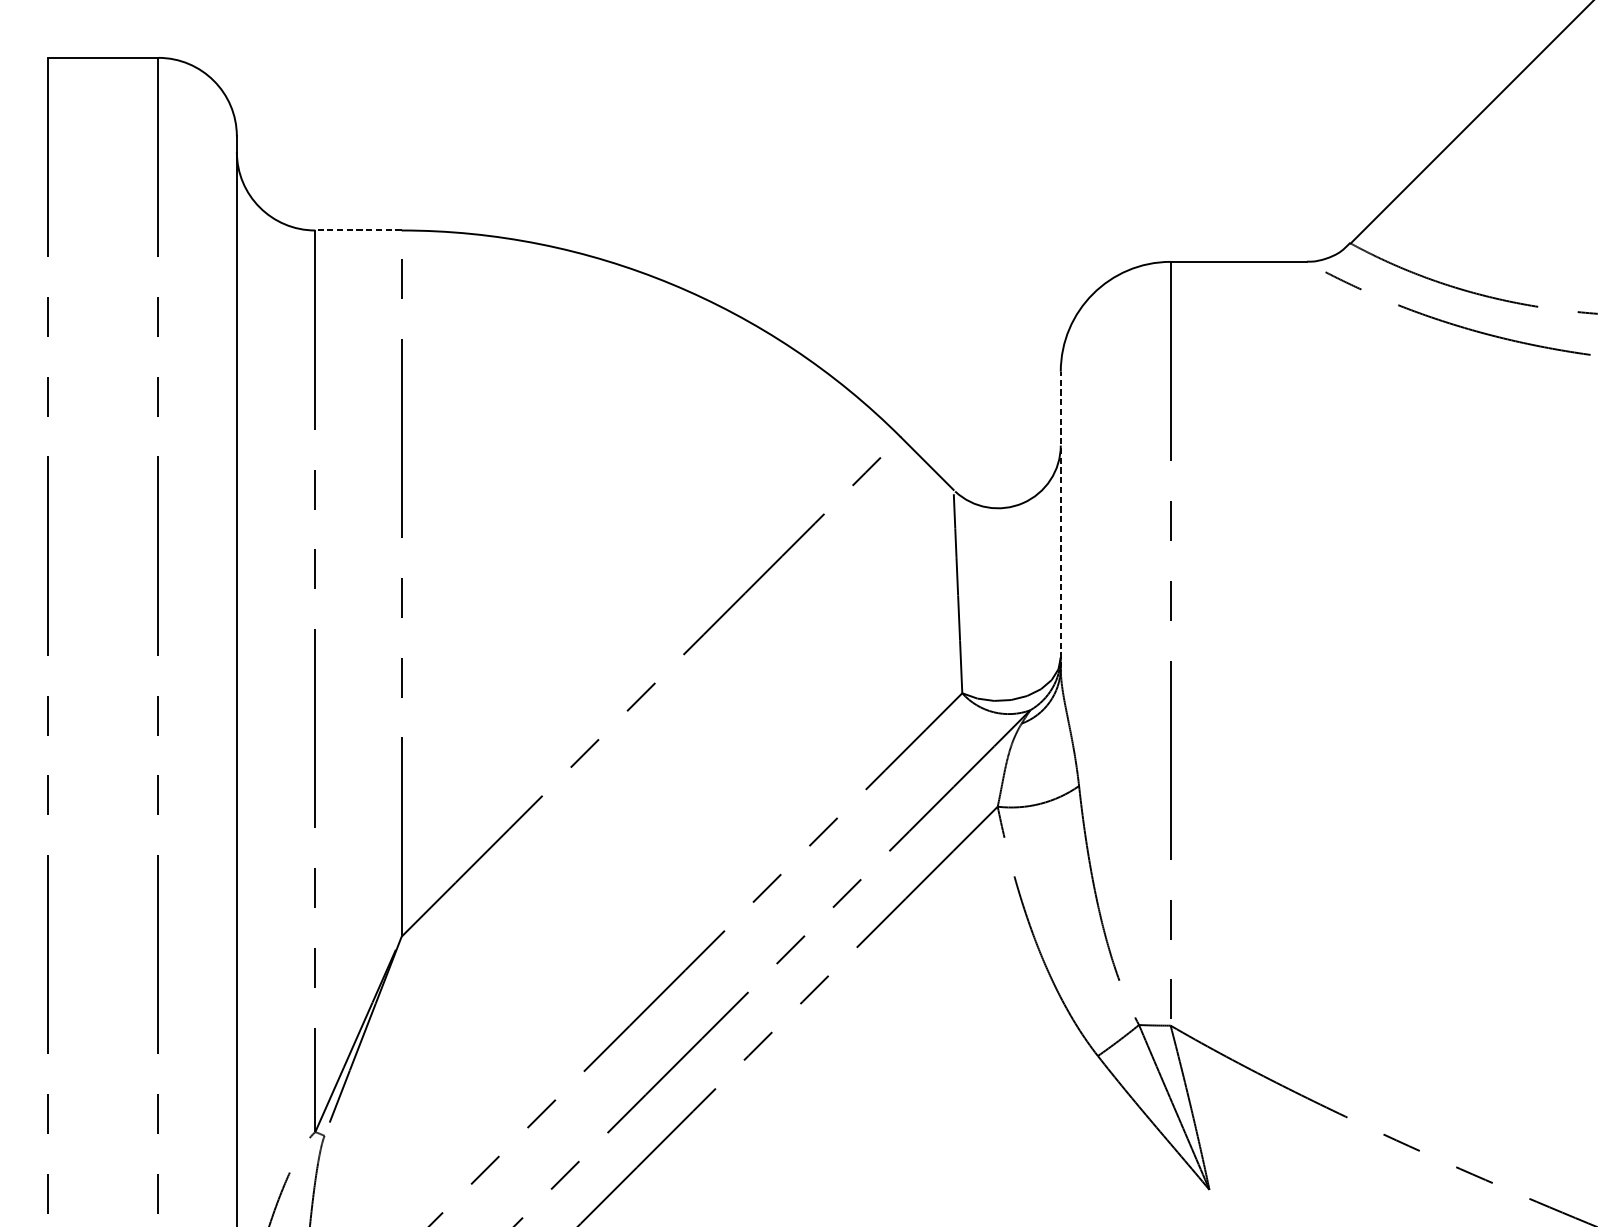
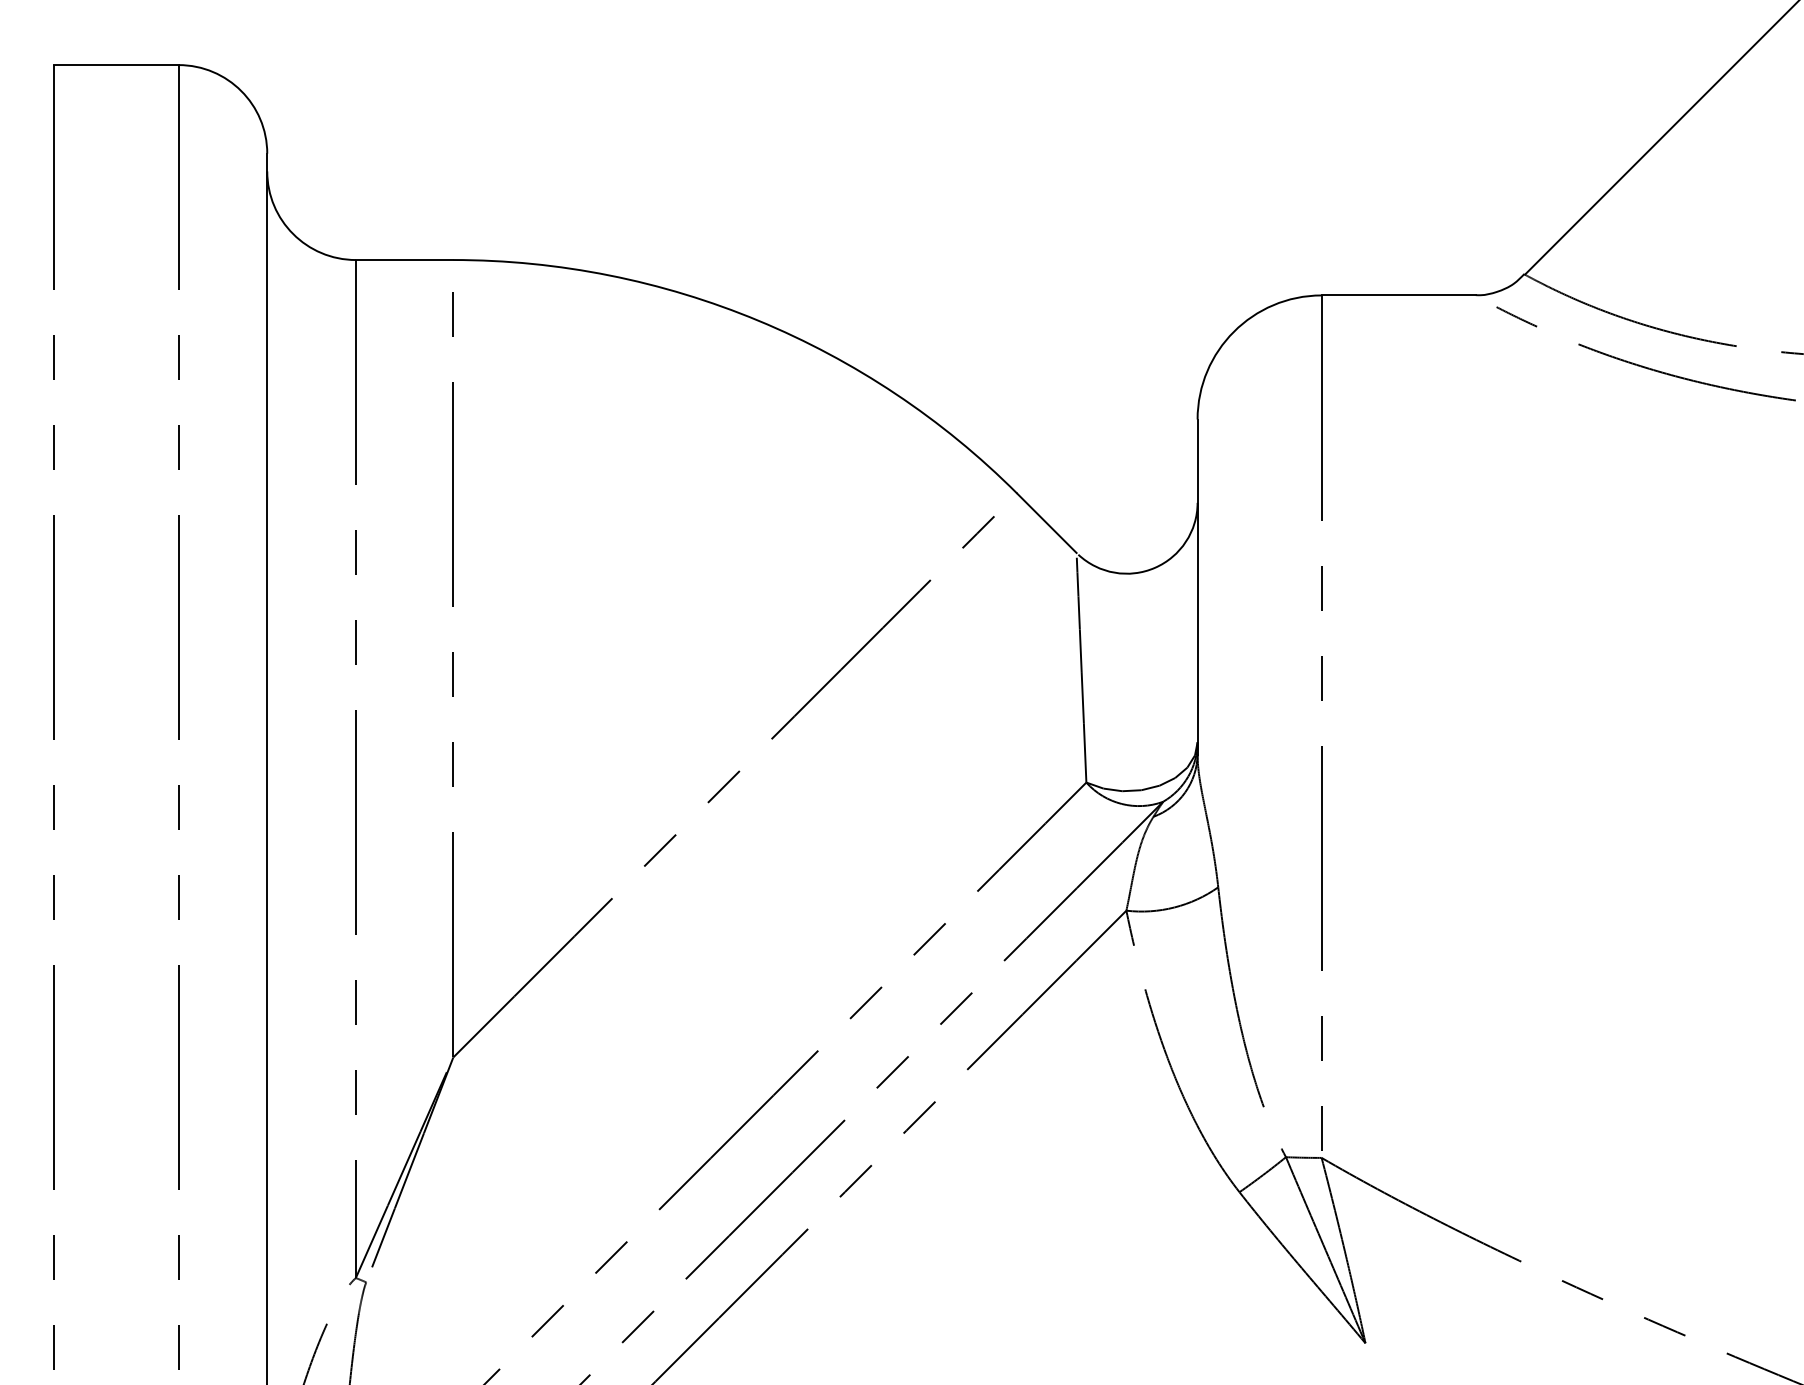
line: (358, 230) -> (404, 260), dashed -> solid
line: (1060, 519) -> (1197, 586), dashed -> solid

